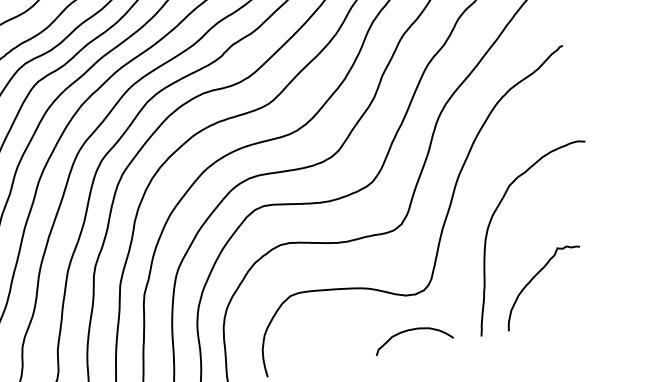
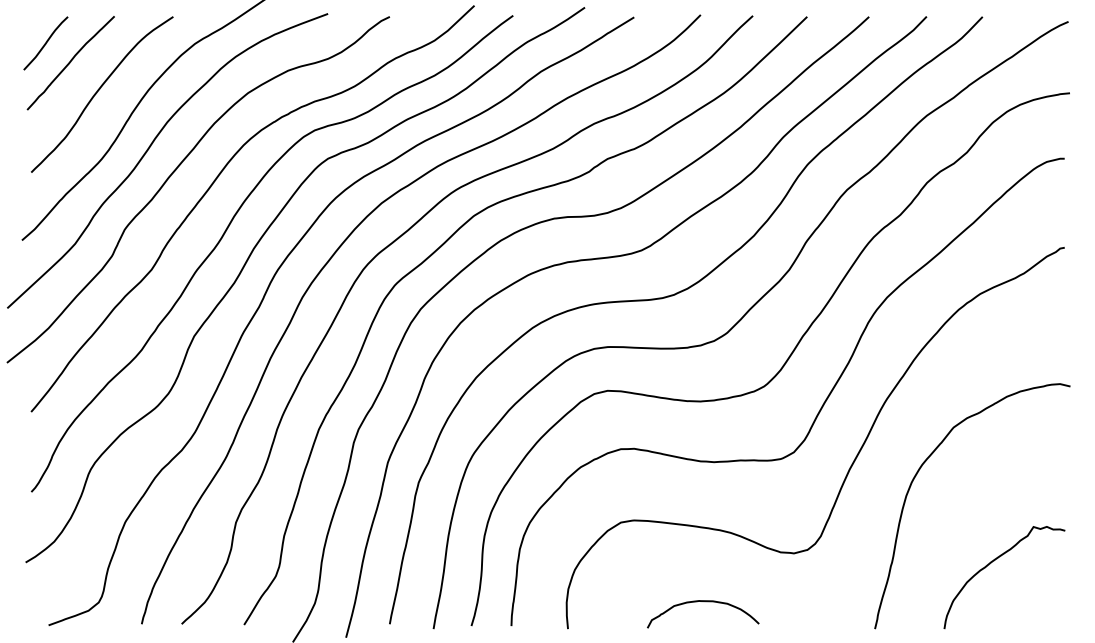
curve: (534, 277) -> (994, 561), moved
curve: (412, 330) -> (704, 602), moved

